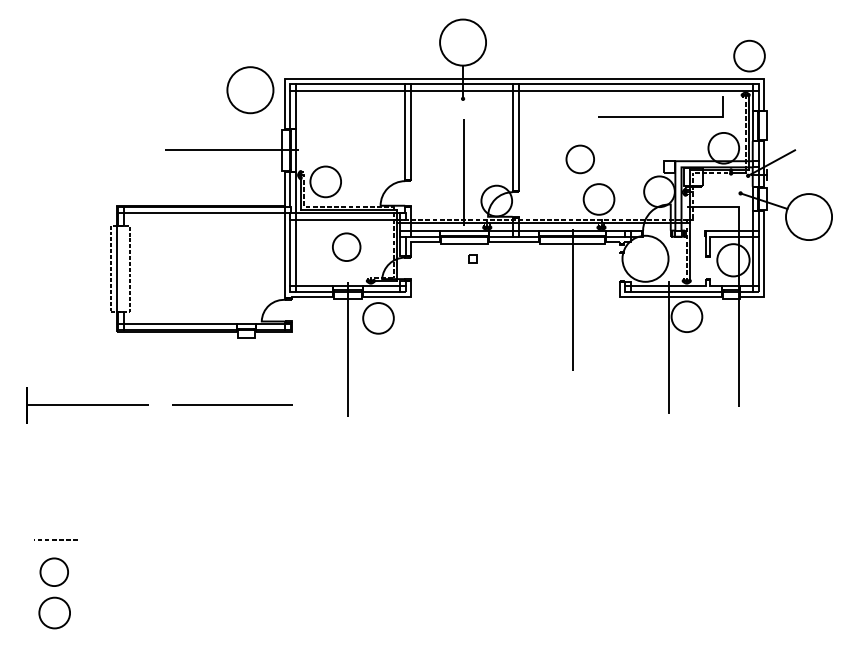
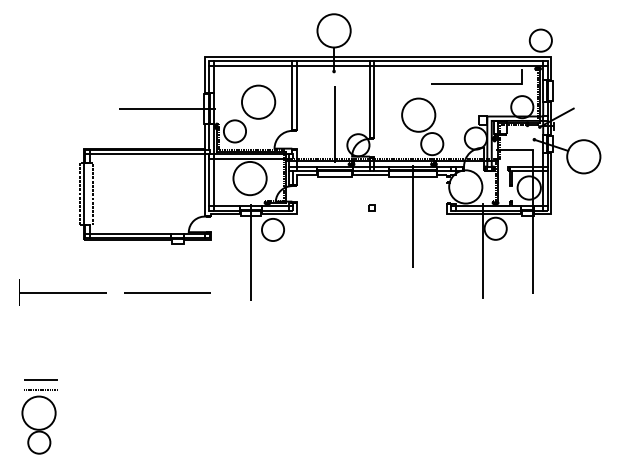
circle: (250, 89) -> (258, 101), moved
circle: (580, 158) -> (418, 114), size x1.67
circle: (345, 247) -> (249, 178), size x1.67
part: (471, 258) -> (371, 207), moved
line: (56, 525) -> (40, 379), added
circle: (53, 571) -> (38, 412), size x1.67

